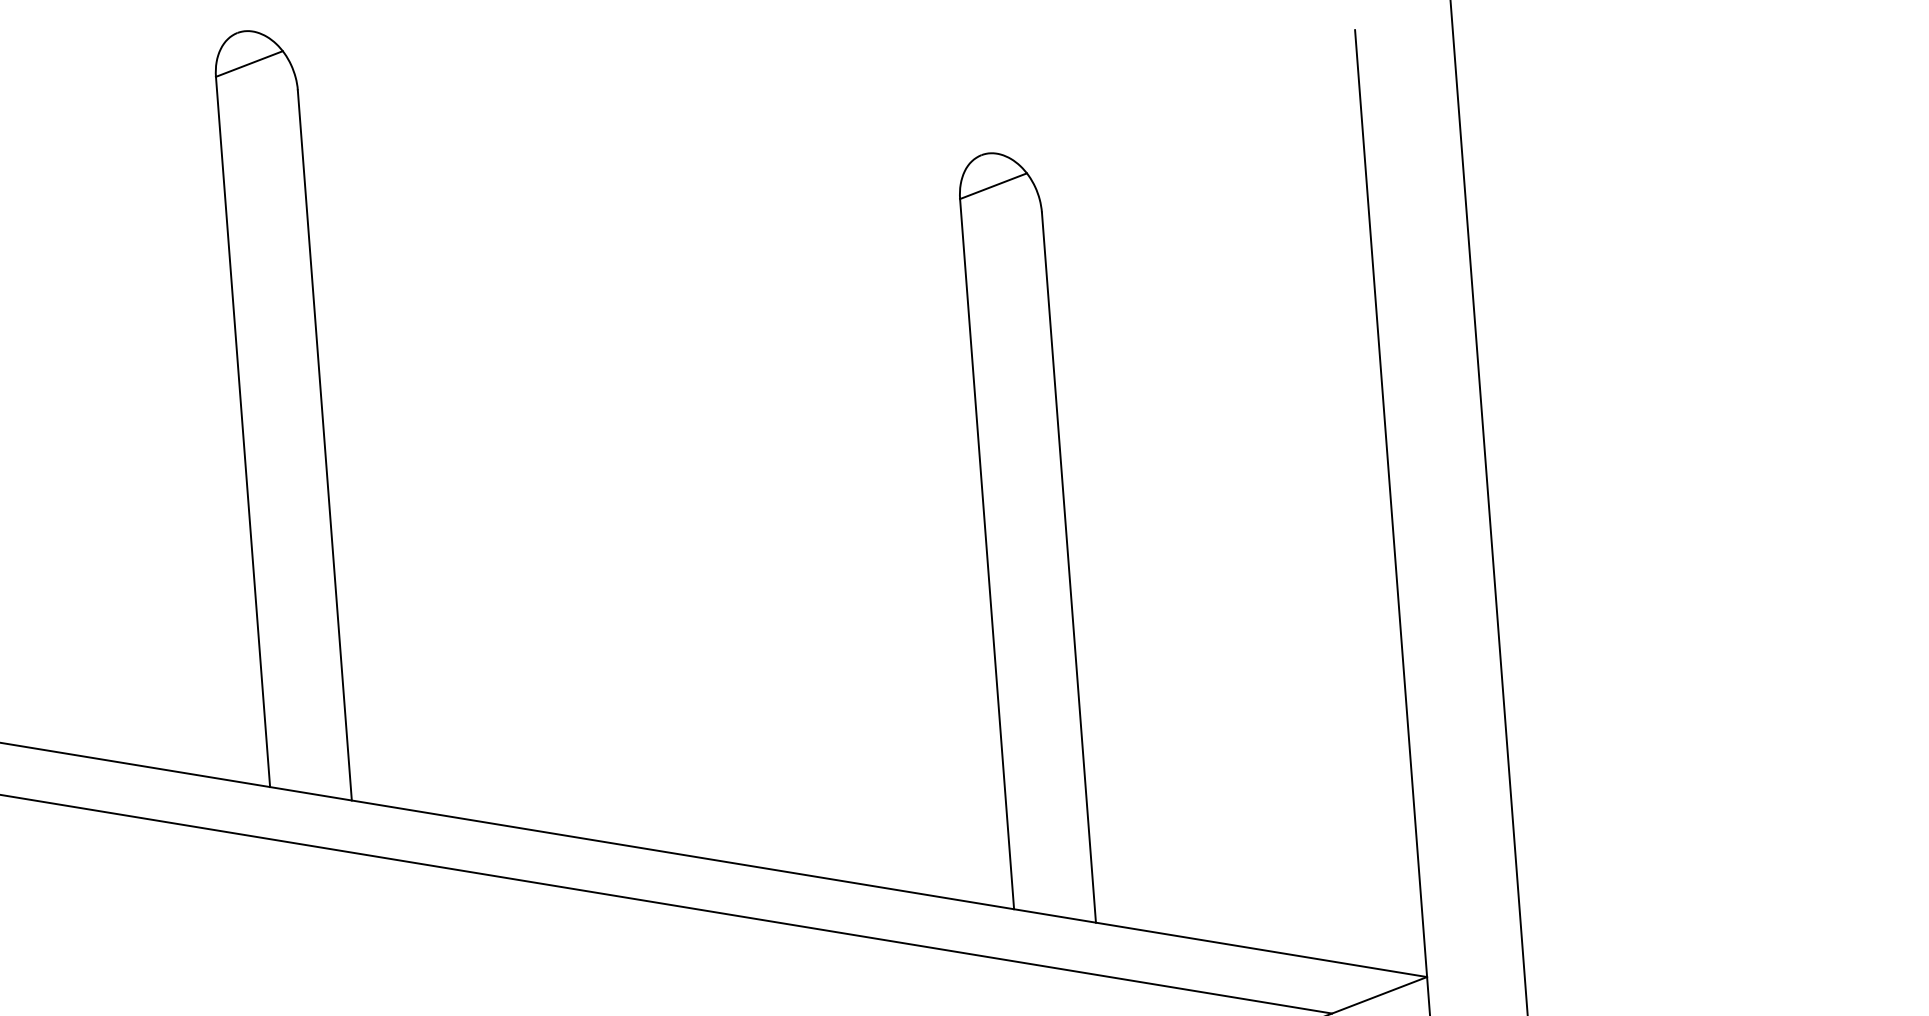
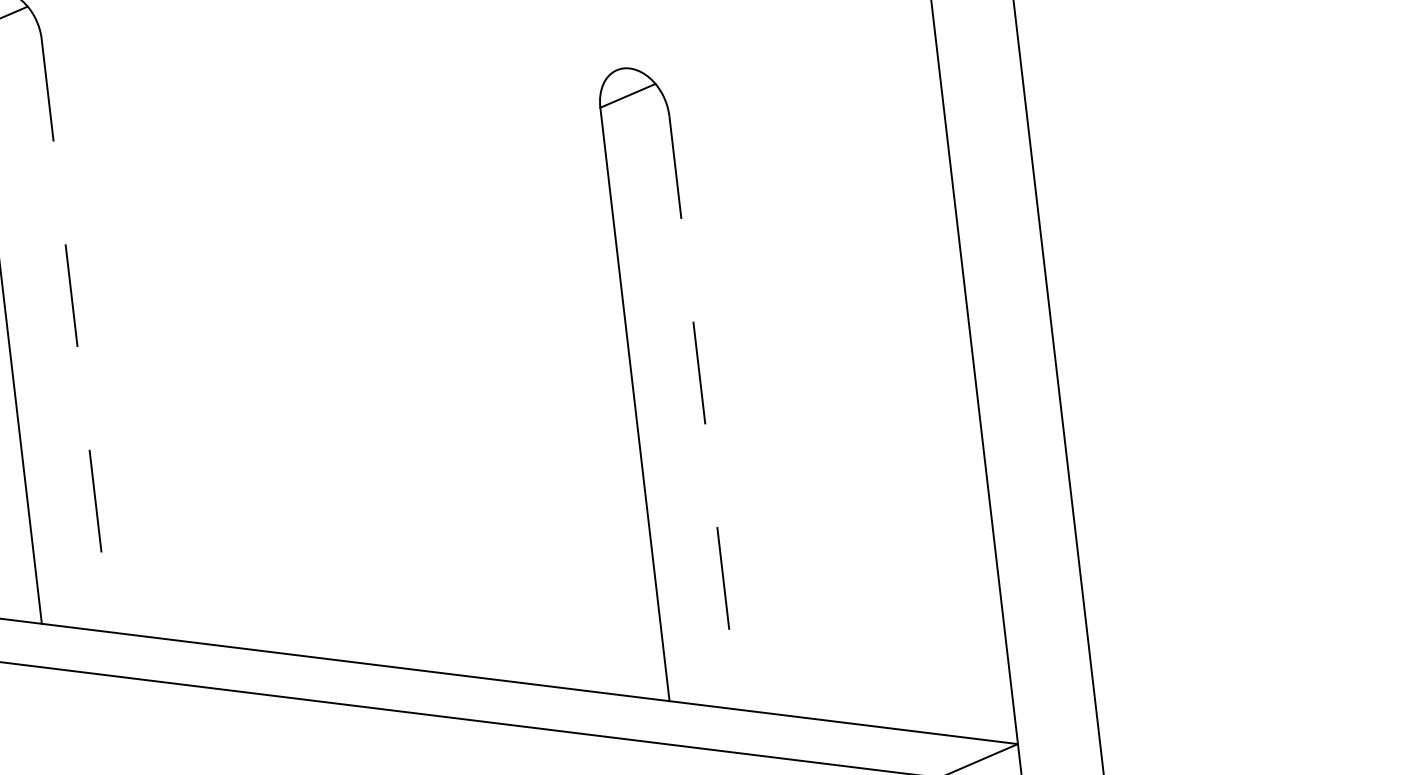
line: (324, 445) -> (75, 335), solid -> dashed
line: (1068, 568) -> (703, 413), solid -> dashed

